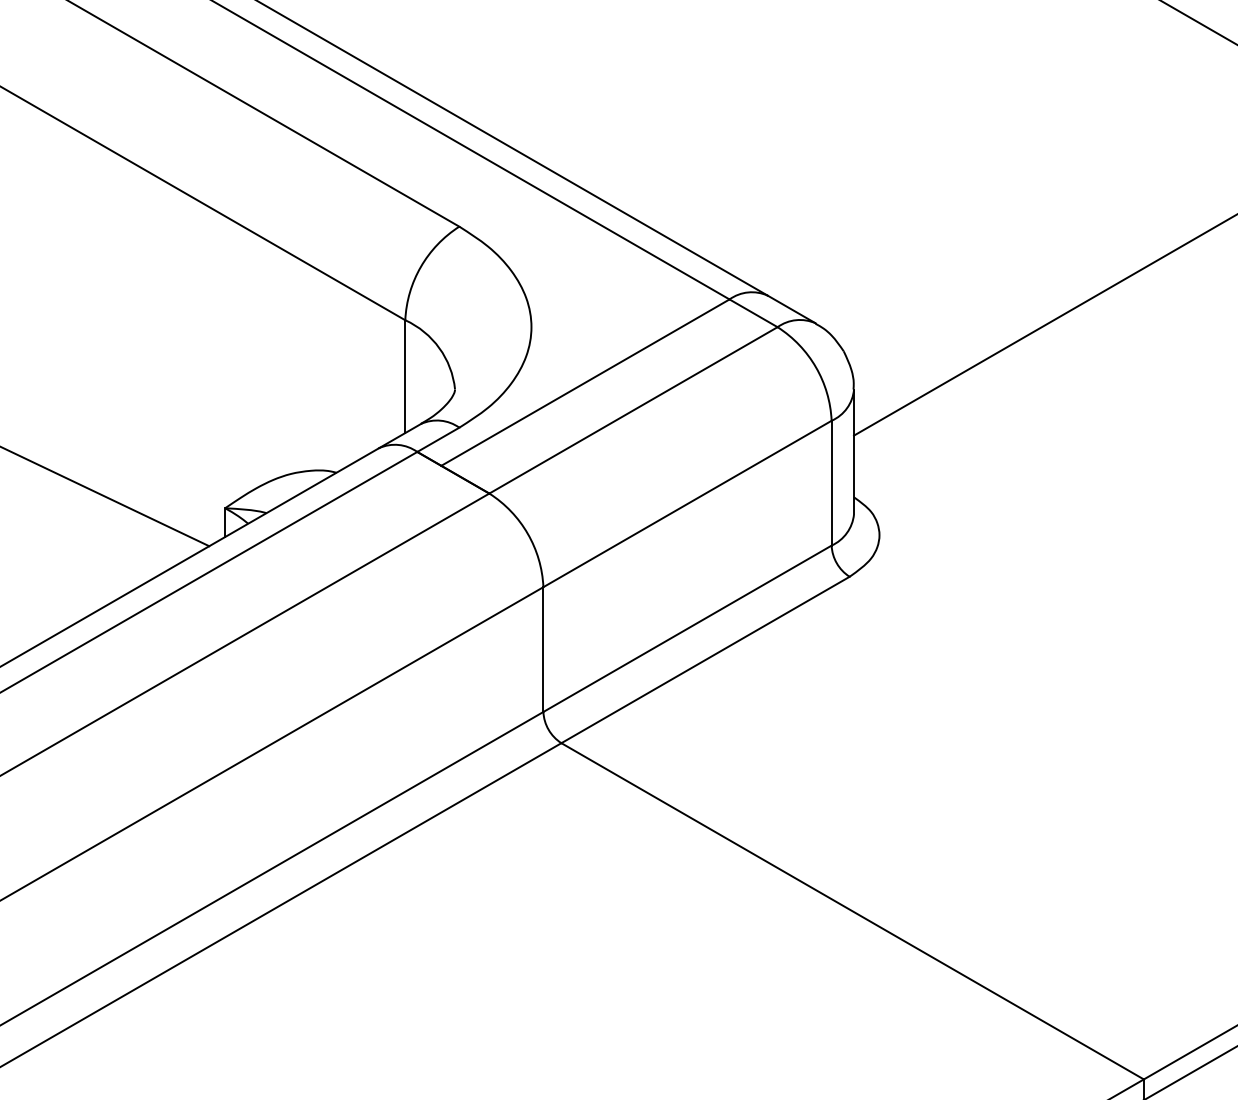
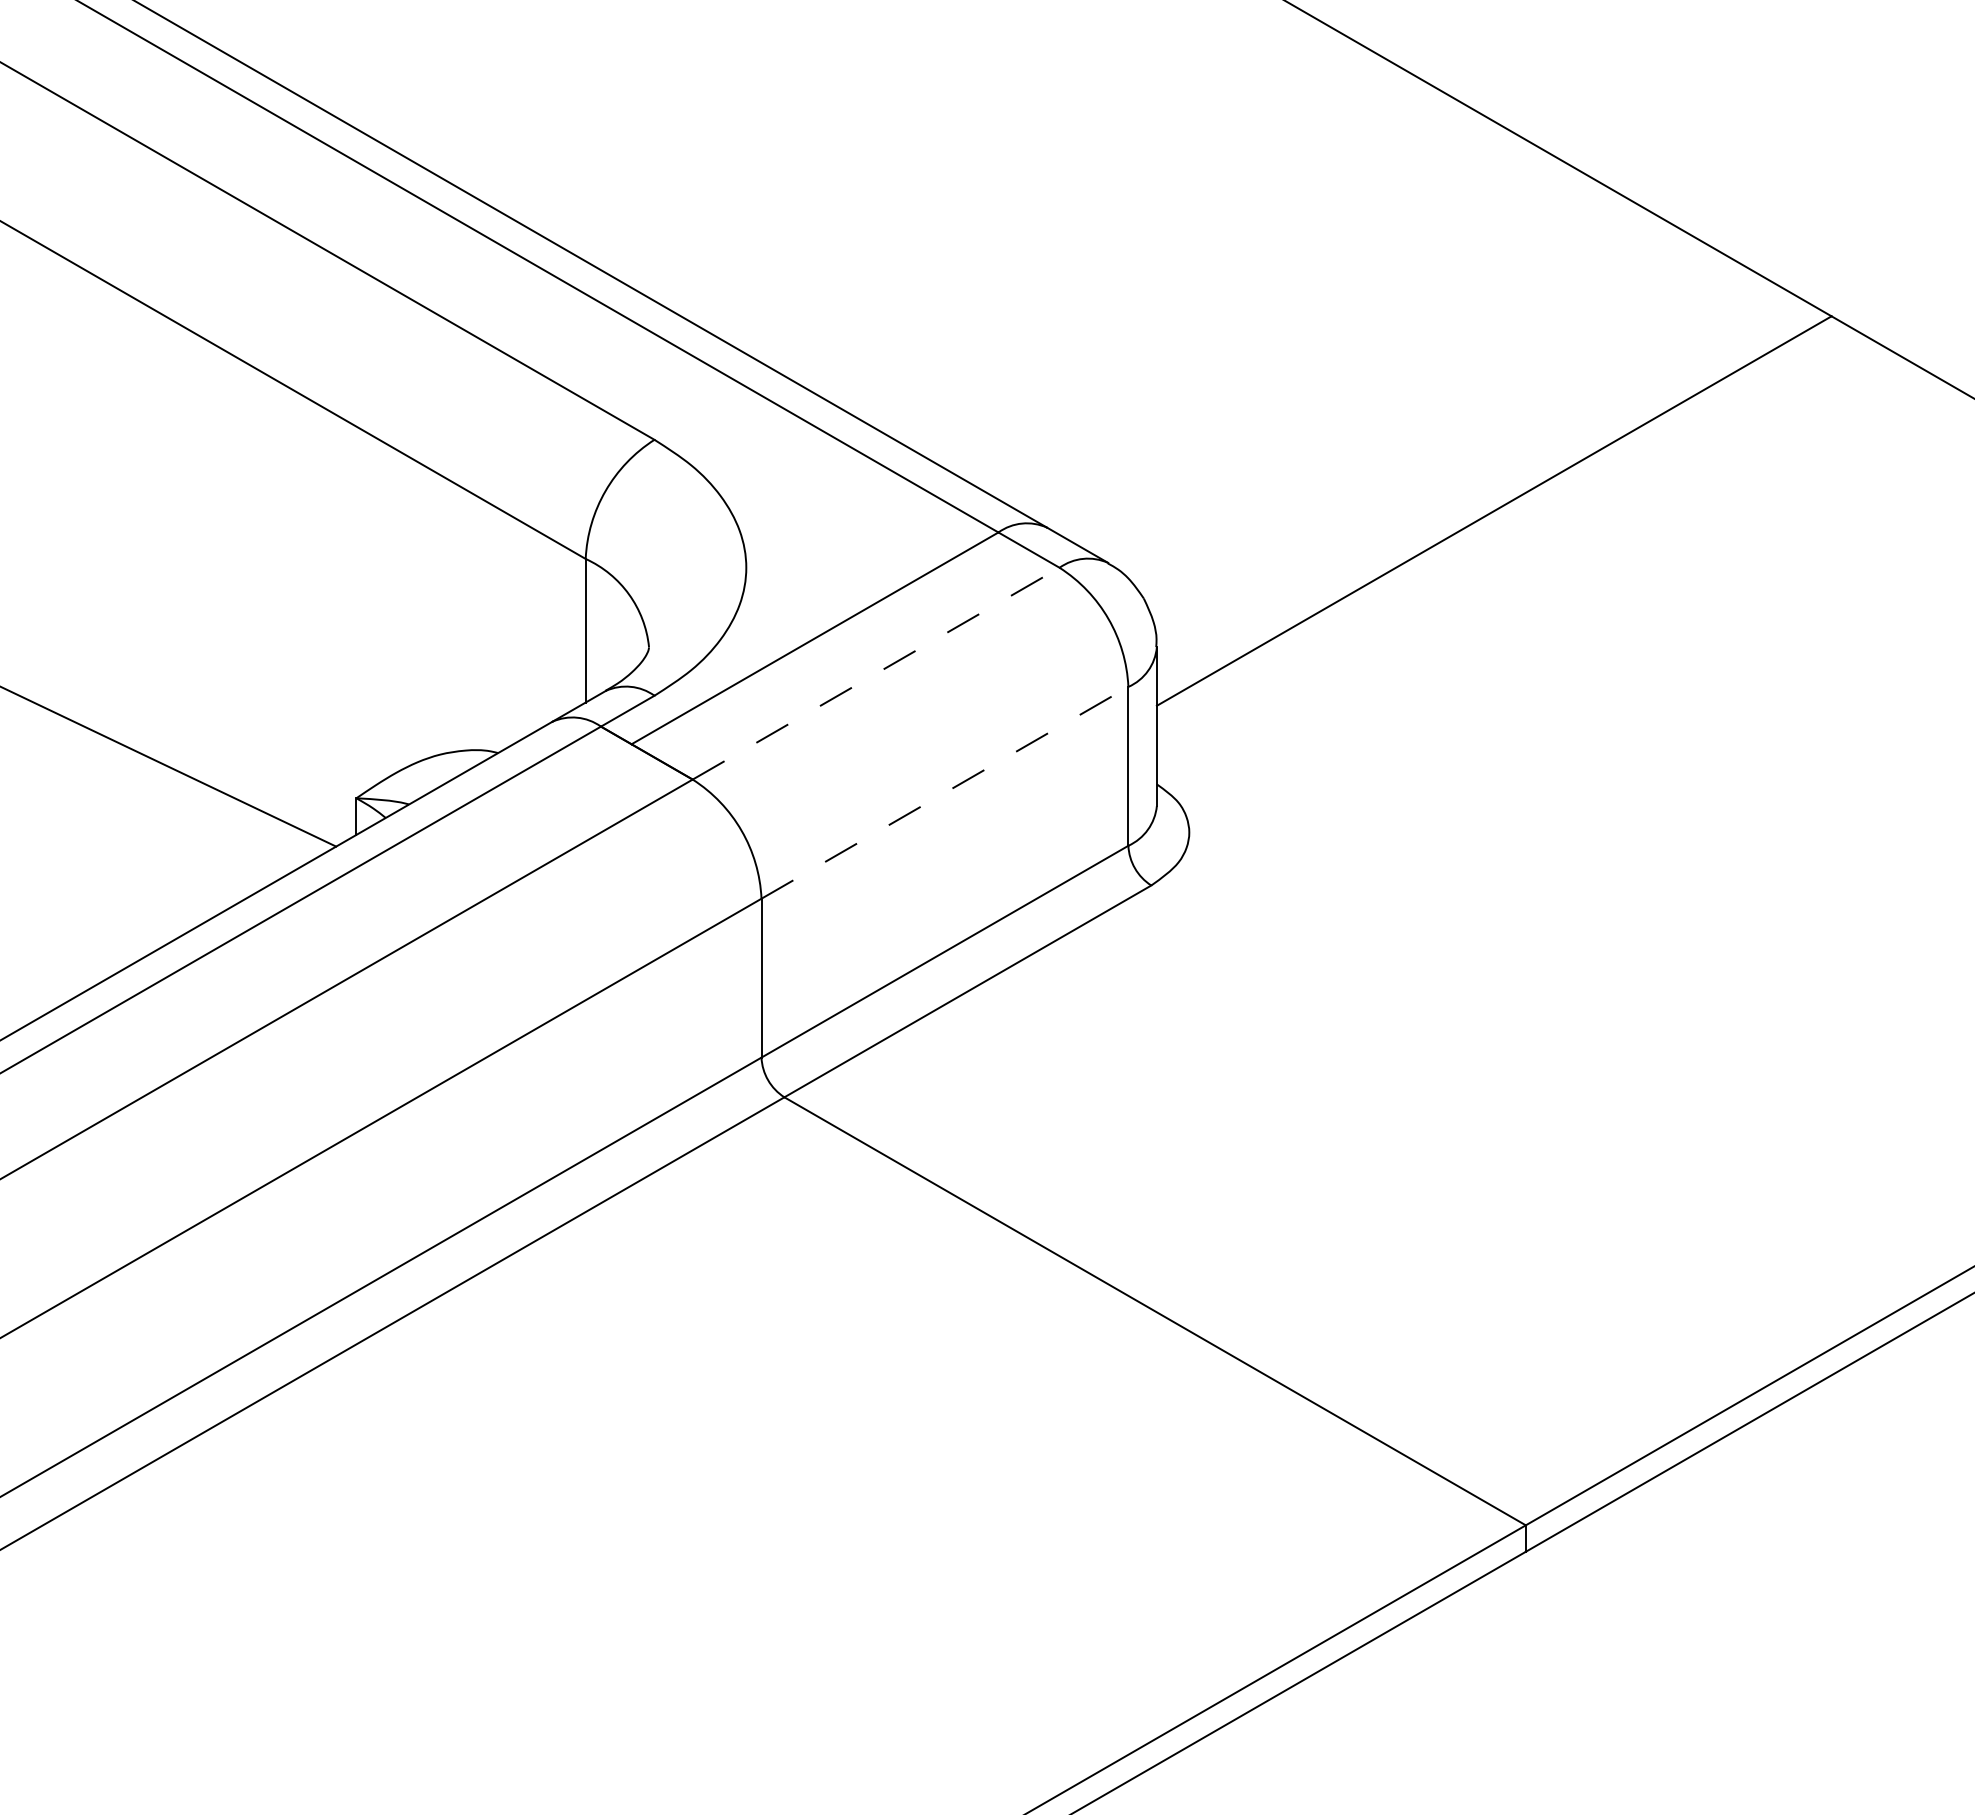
line: (633, 410) -> (876, 673), solid -> dashed
line: (687, 503) -> (944, 792), solid -> dashed

